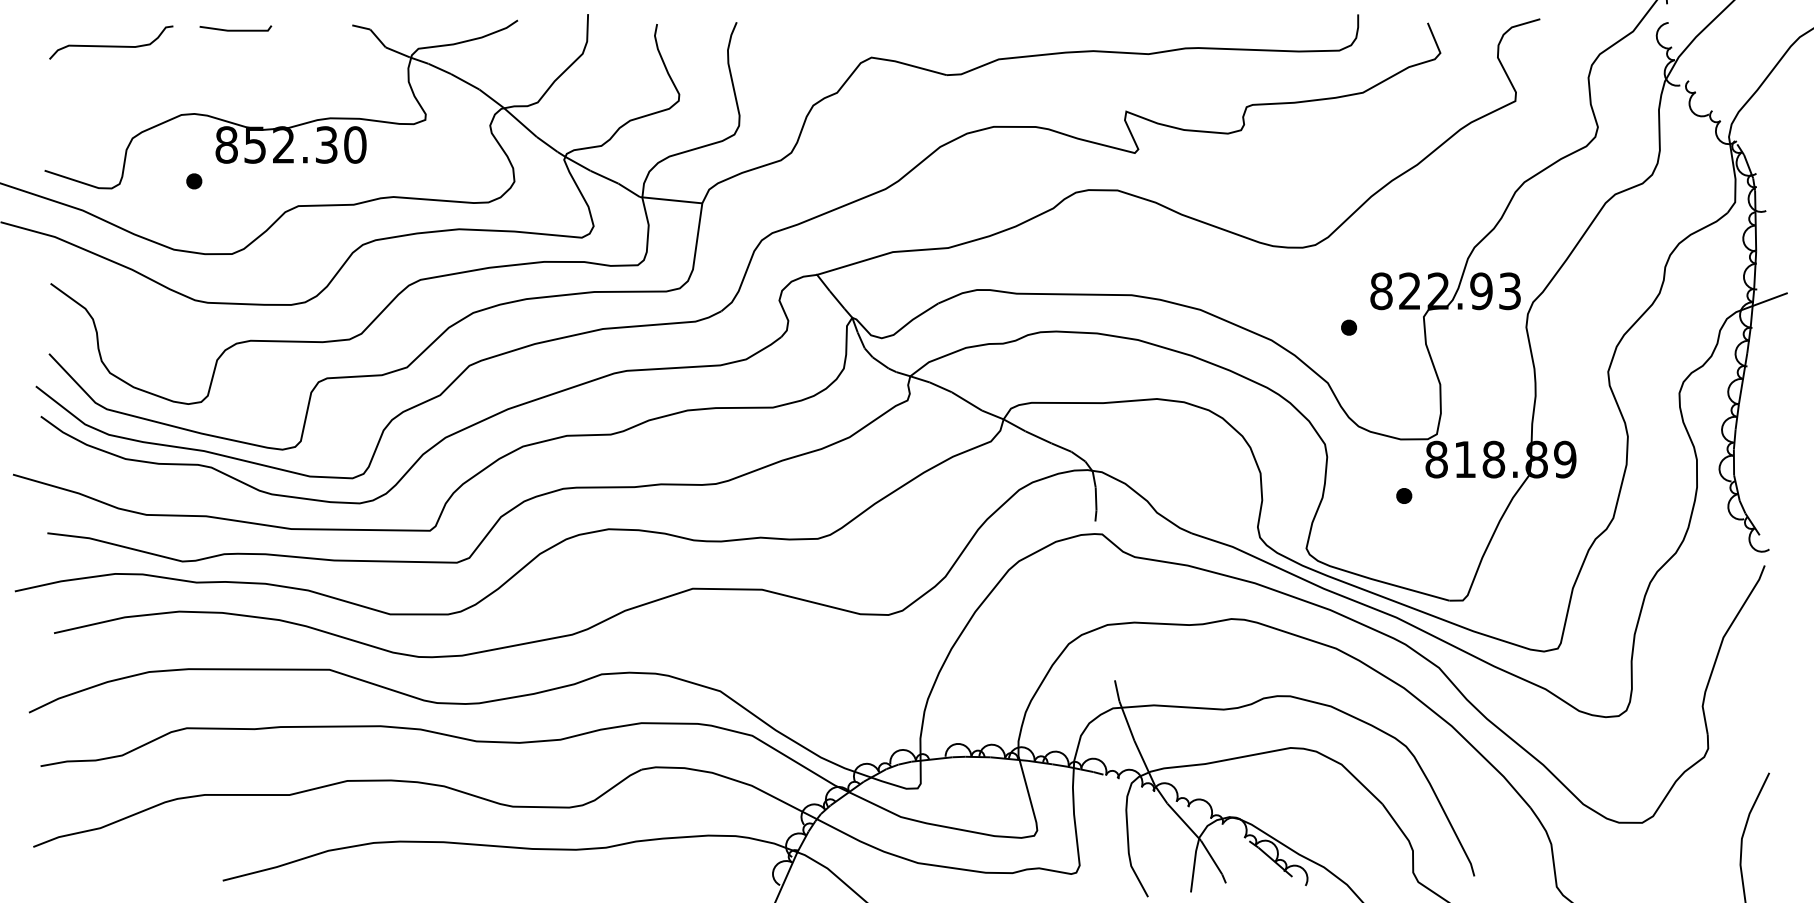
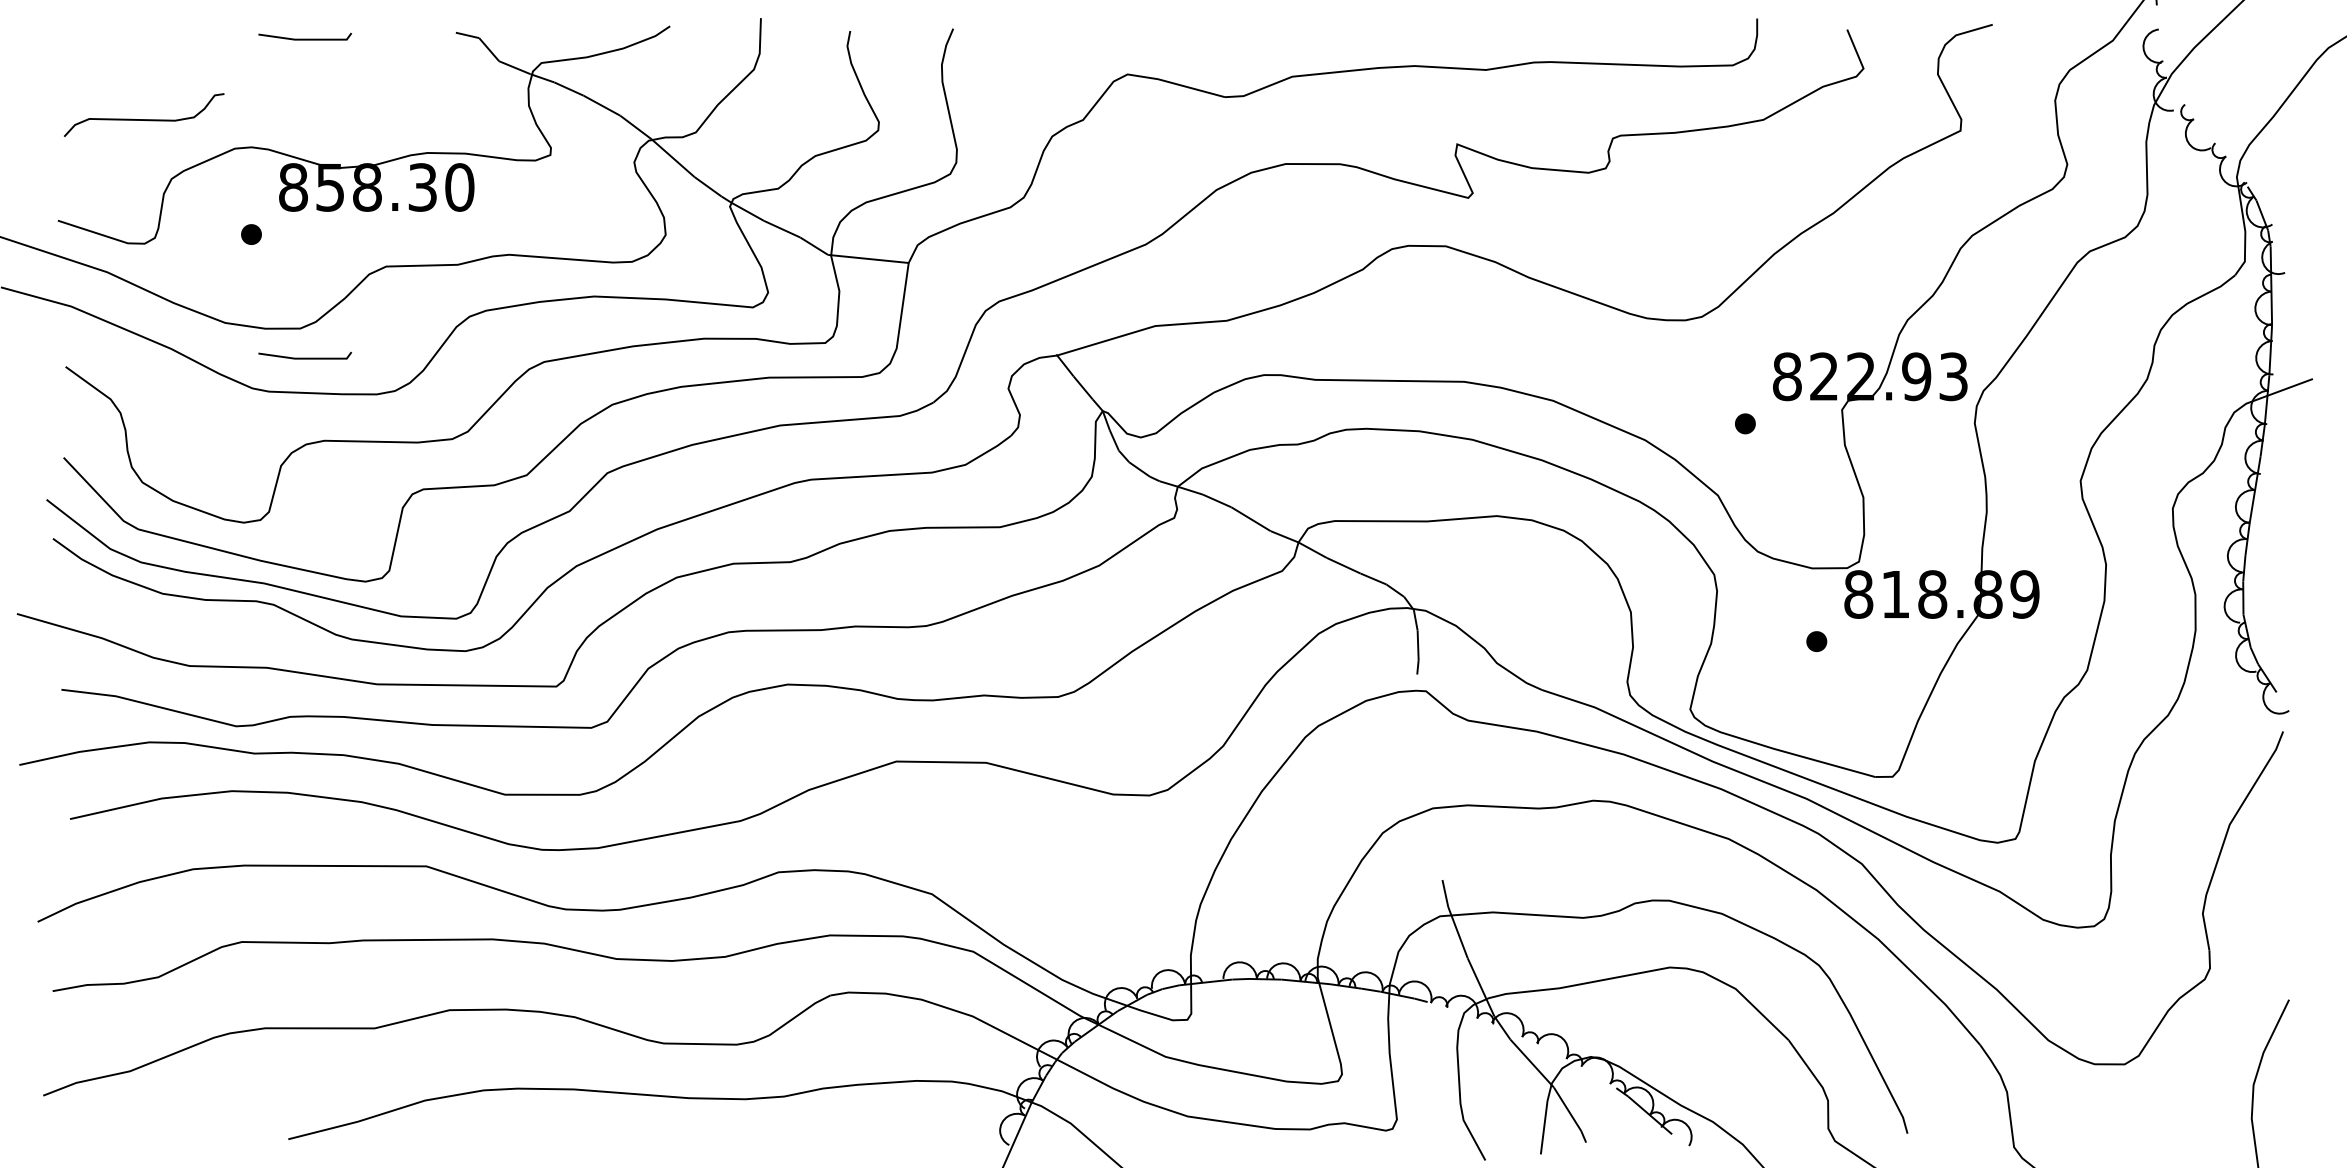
curve: (111, 46) -> (144, 119), moved
text: (283, 145) -> (367, 187), 852.30 -> 858.30
line: (235, 276) -> (304, 357), added

